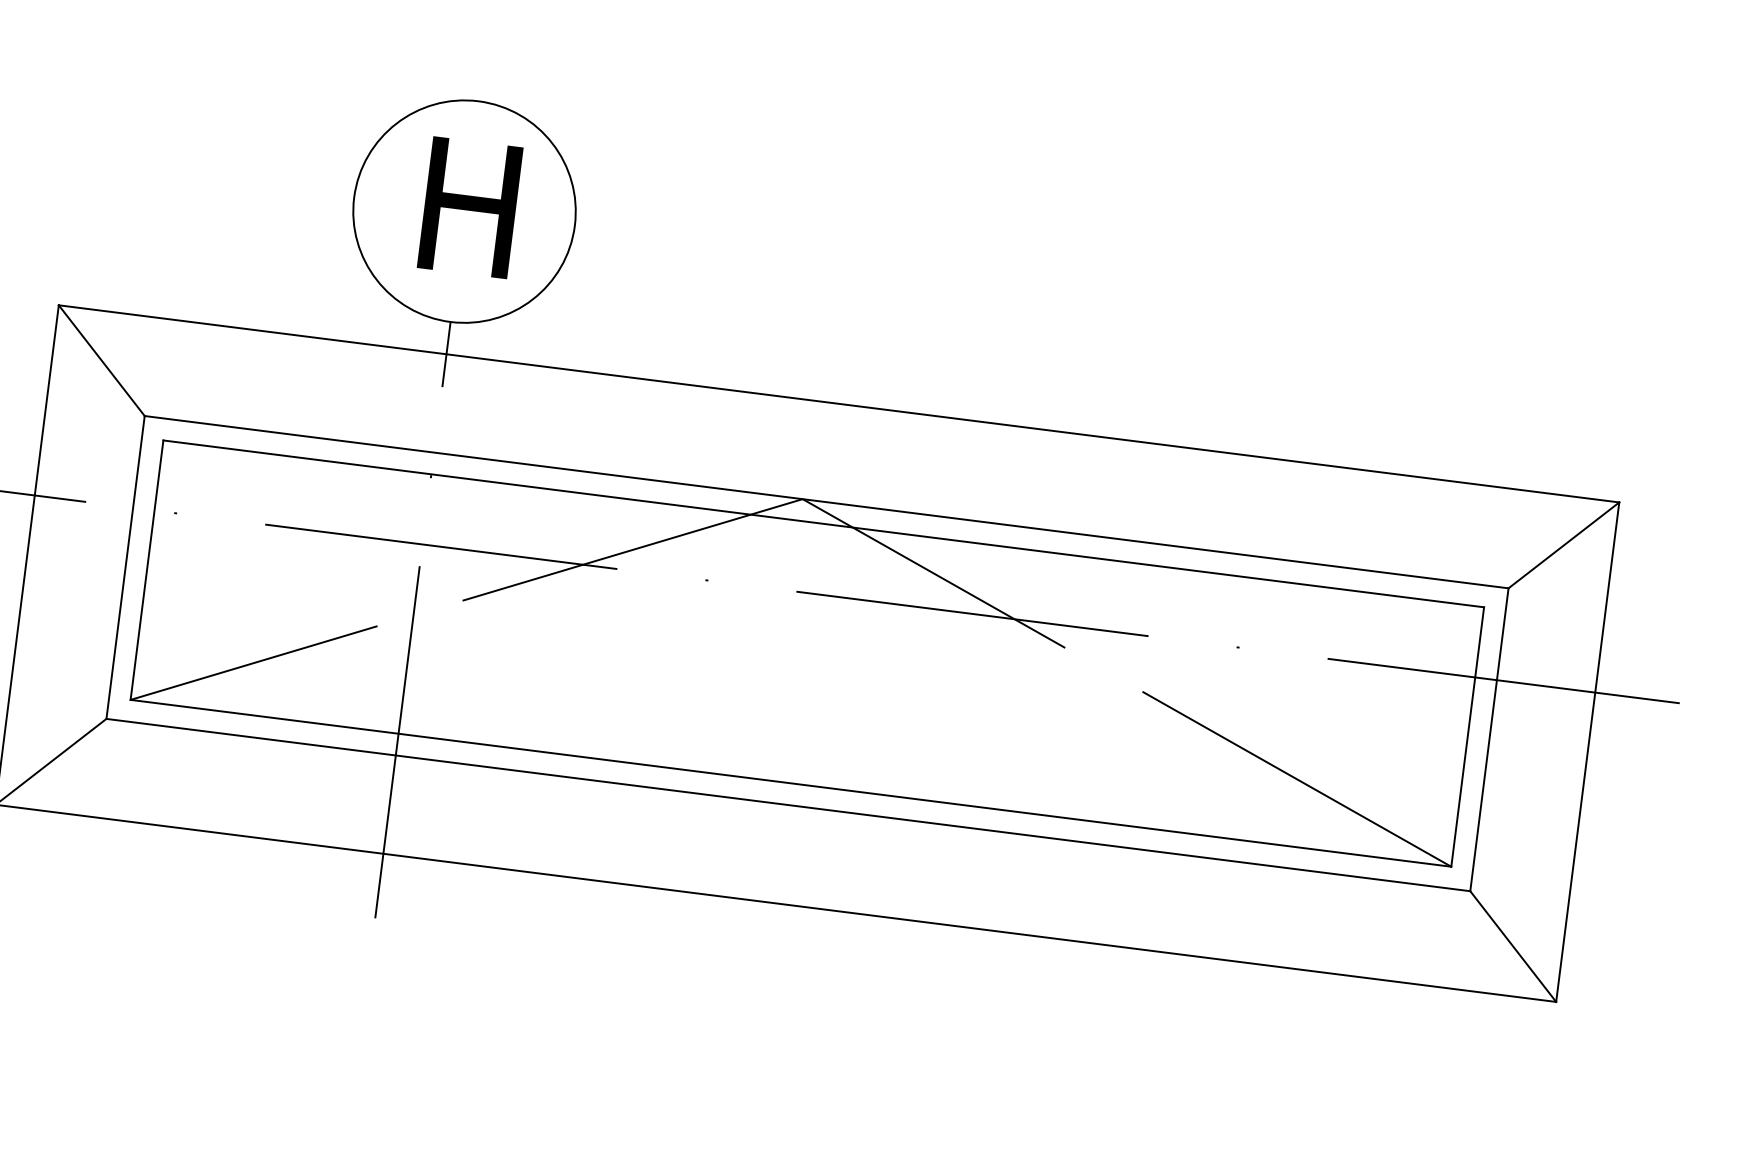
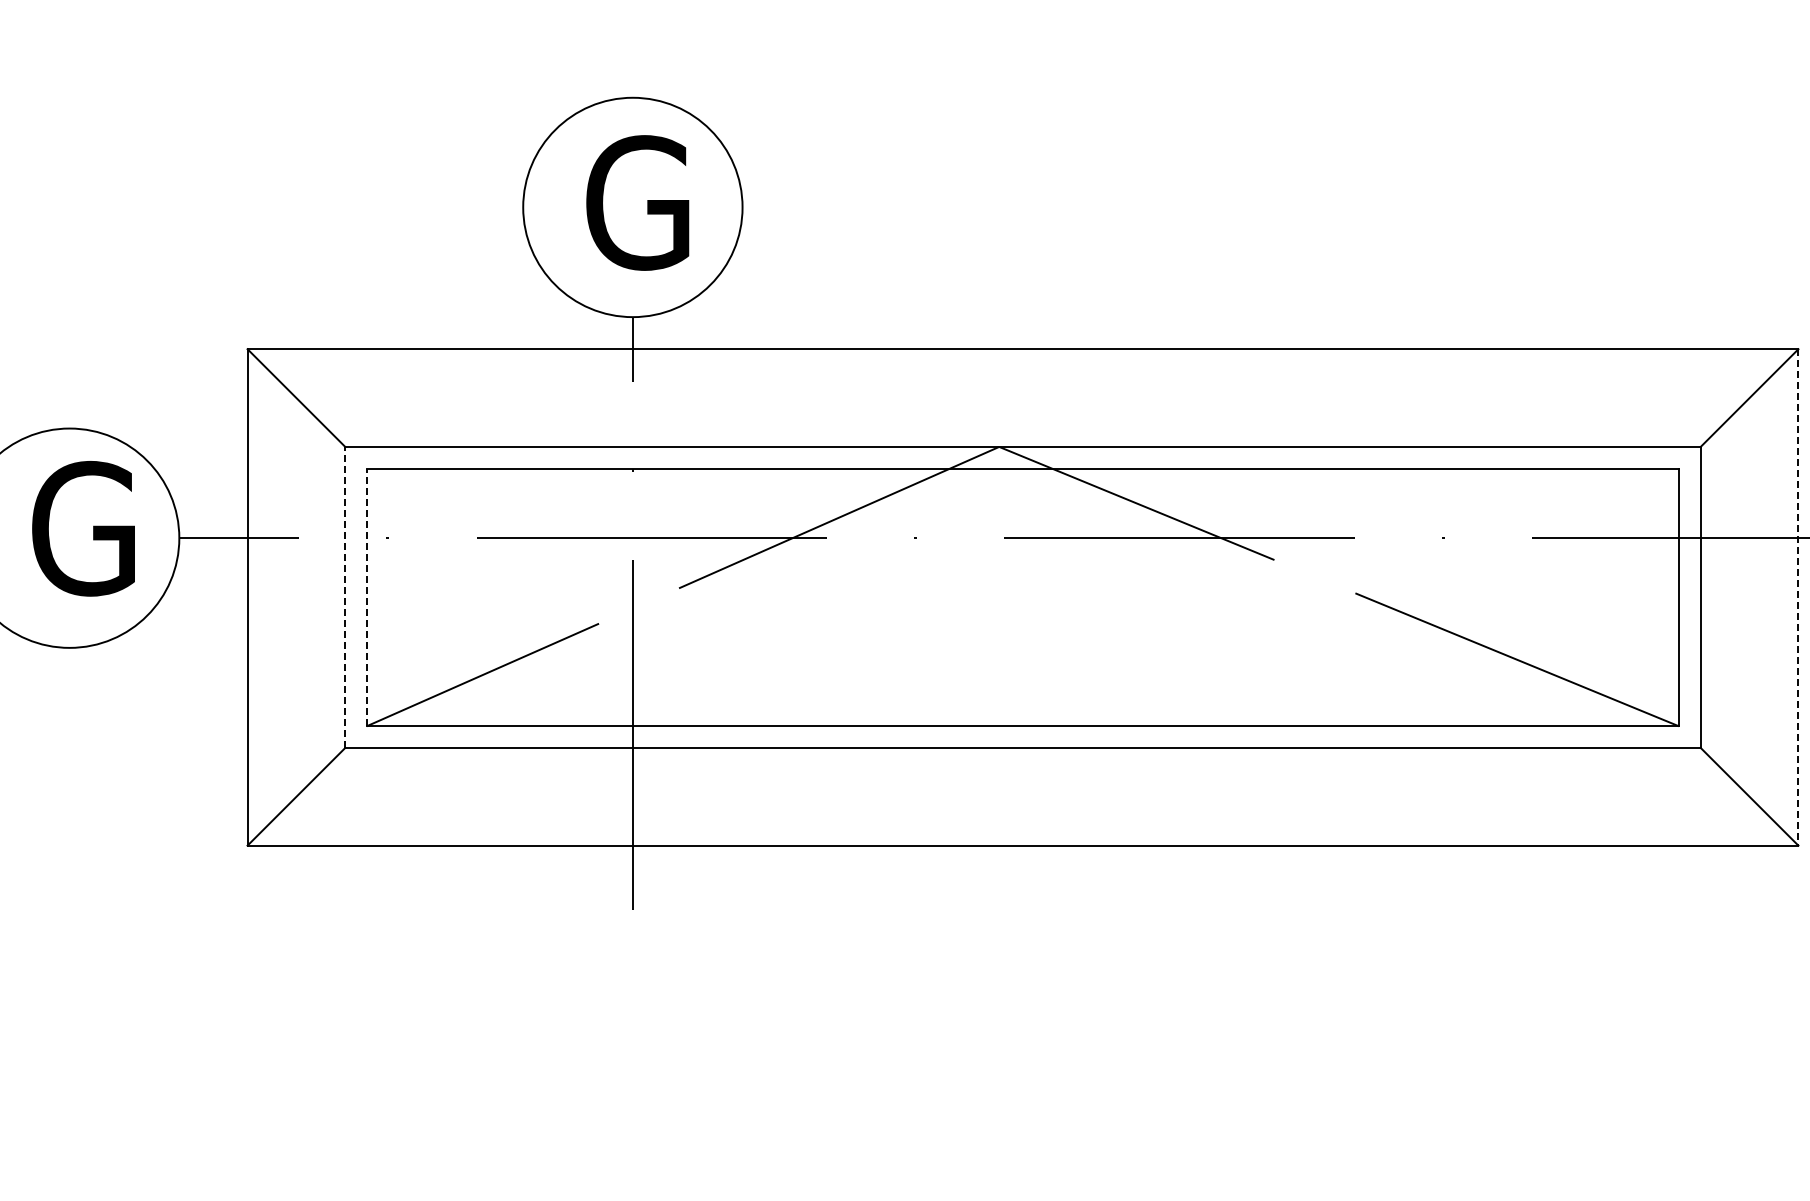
text: (469, 207) -> (637, 202), H -> G
line: (125, 567) -> (345, 597), solid -> dashed
line: (146, 570) -> (366, 597), solid -> dashed
line: (1587, 752) -> (1798, 597), solid -> dashed

